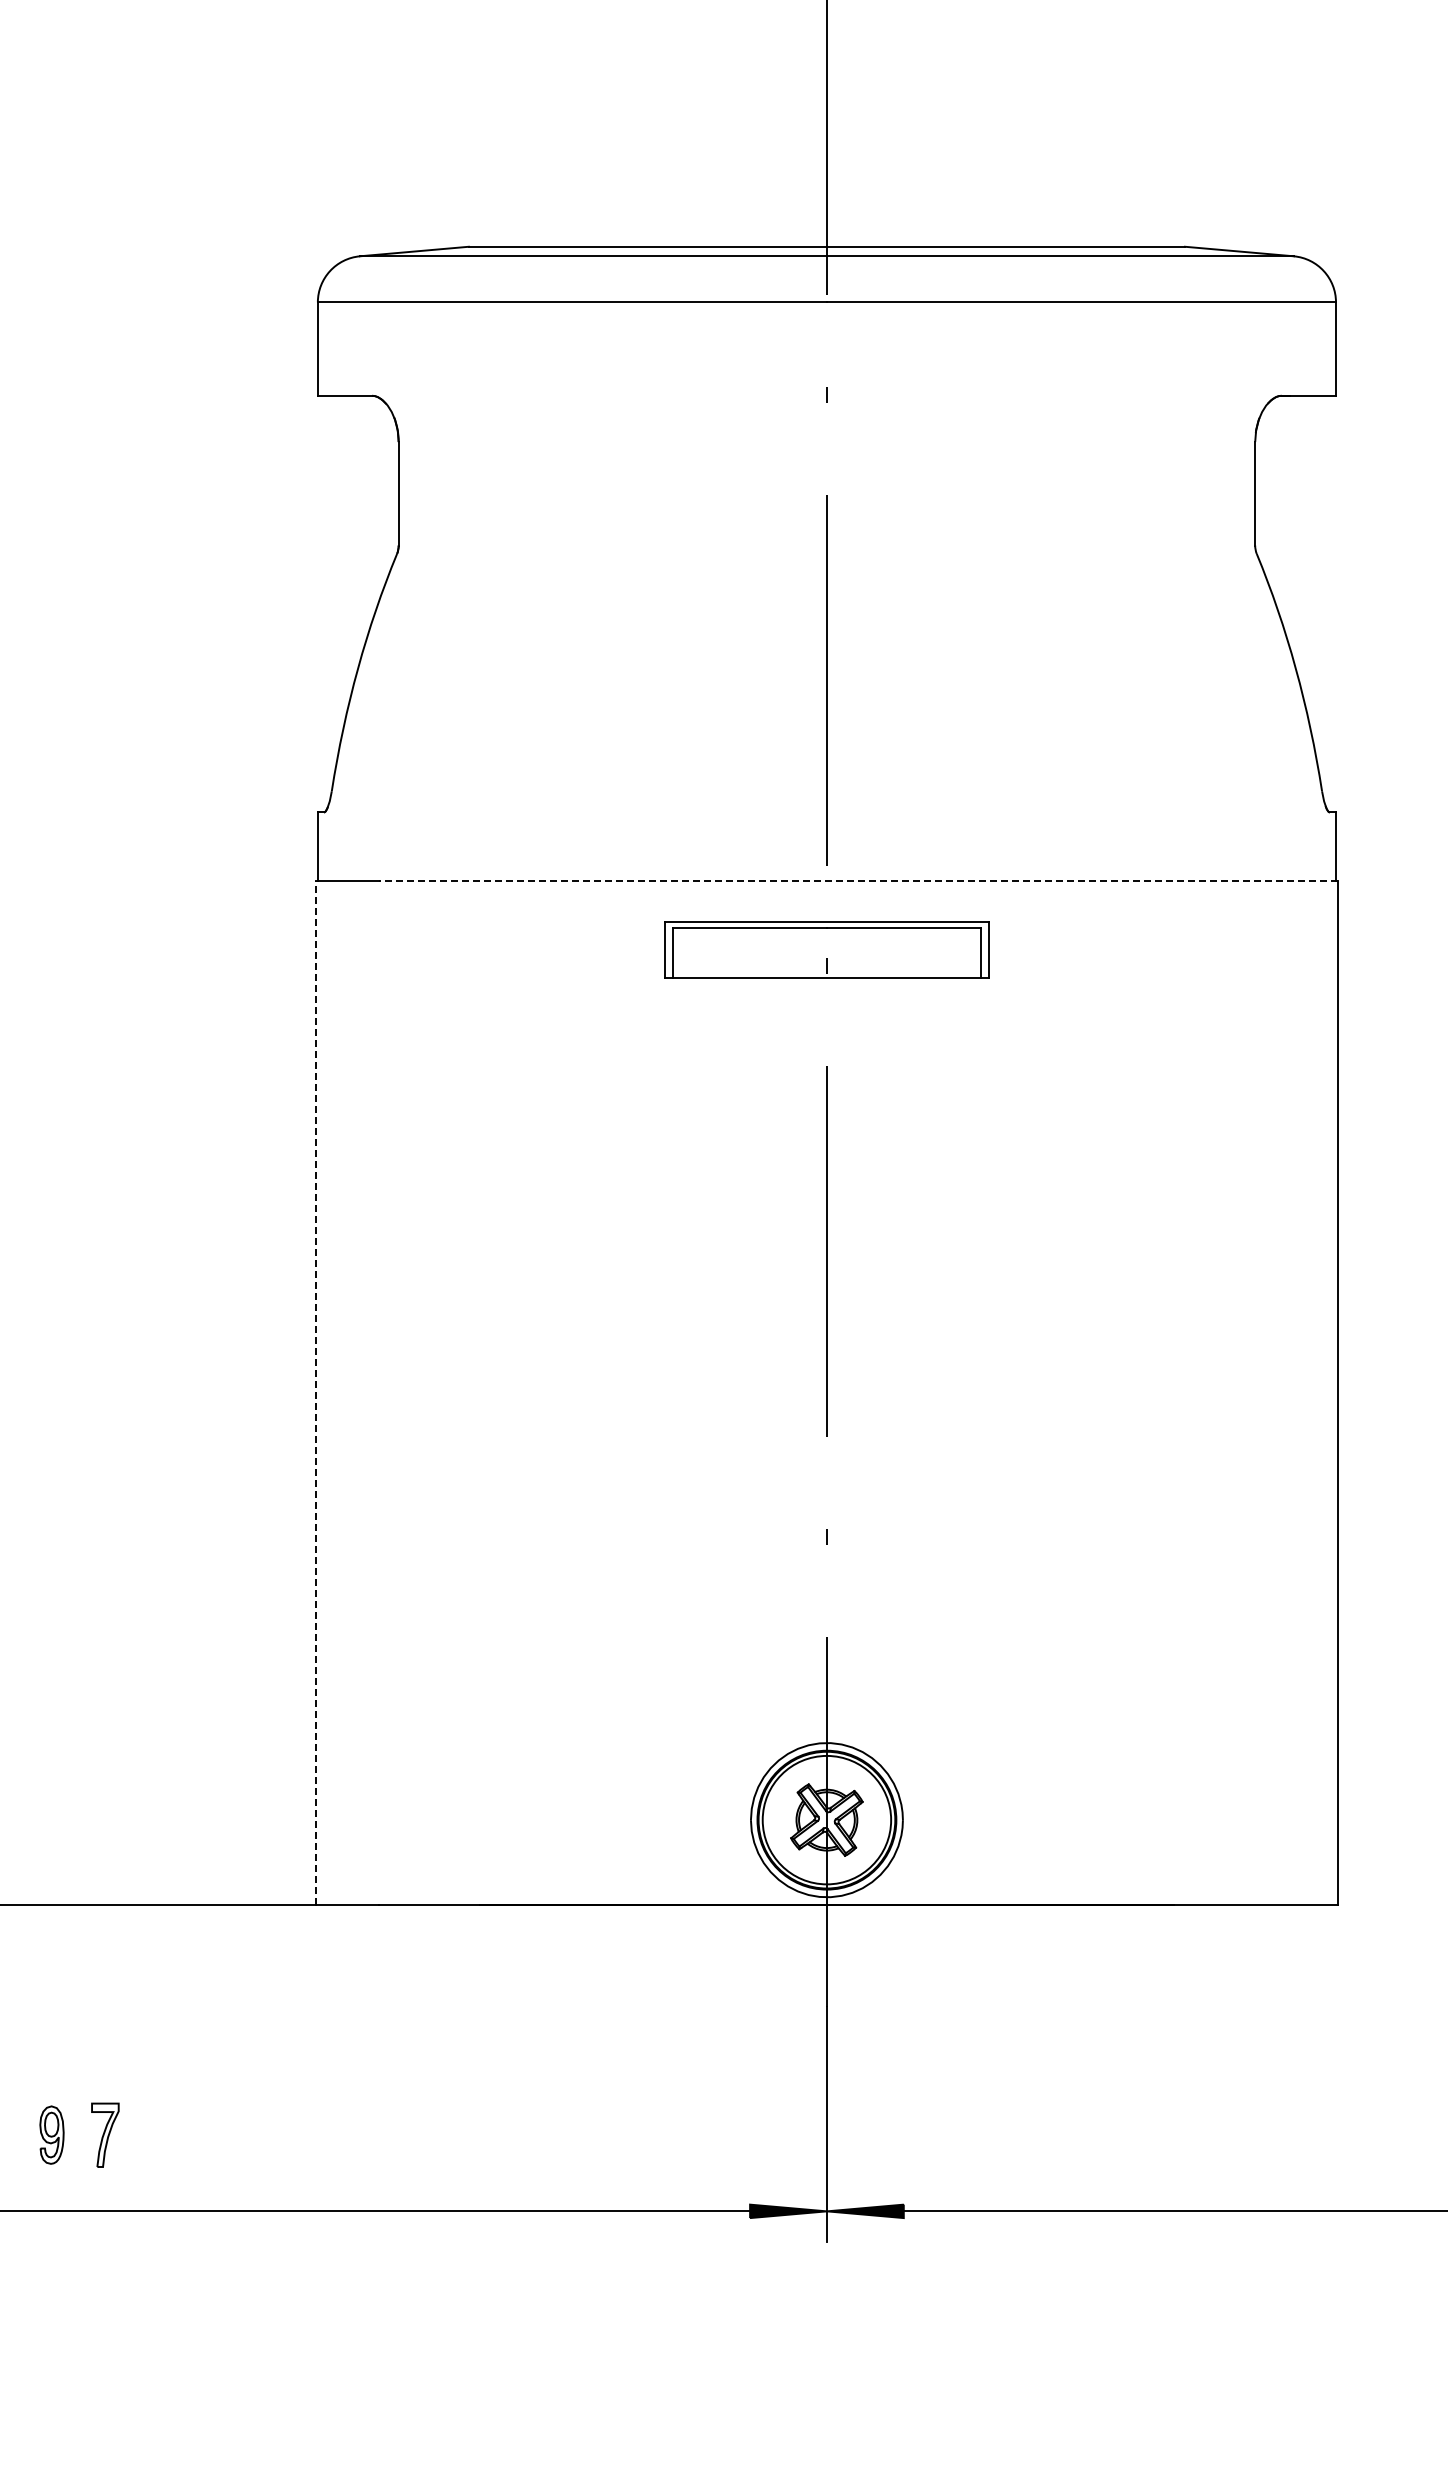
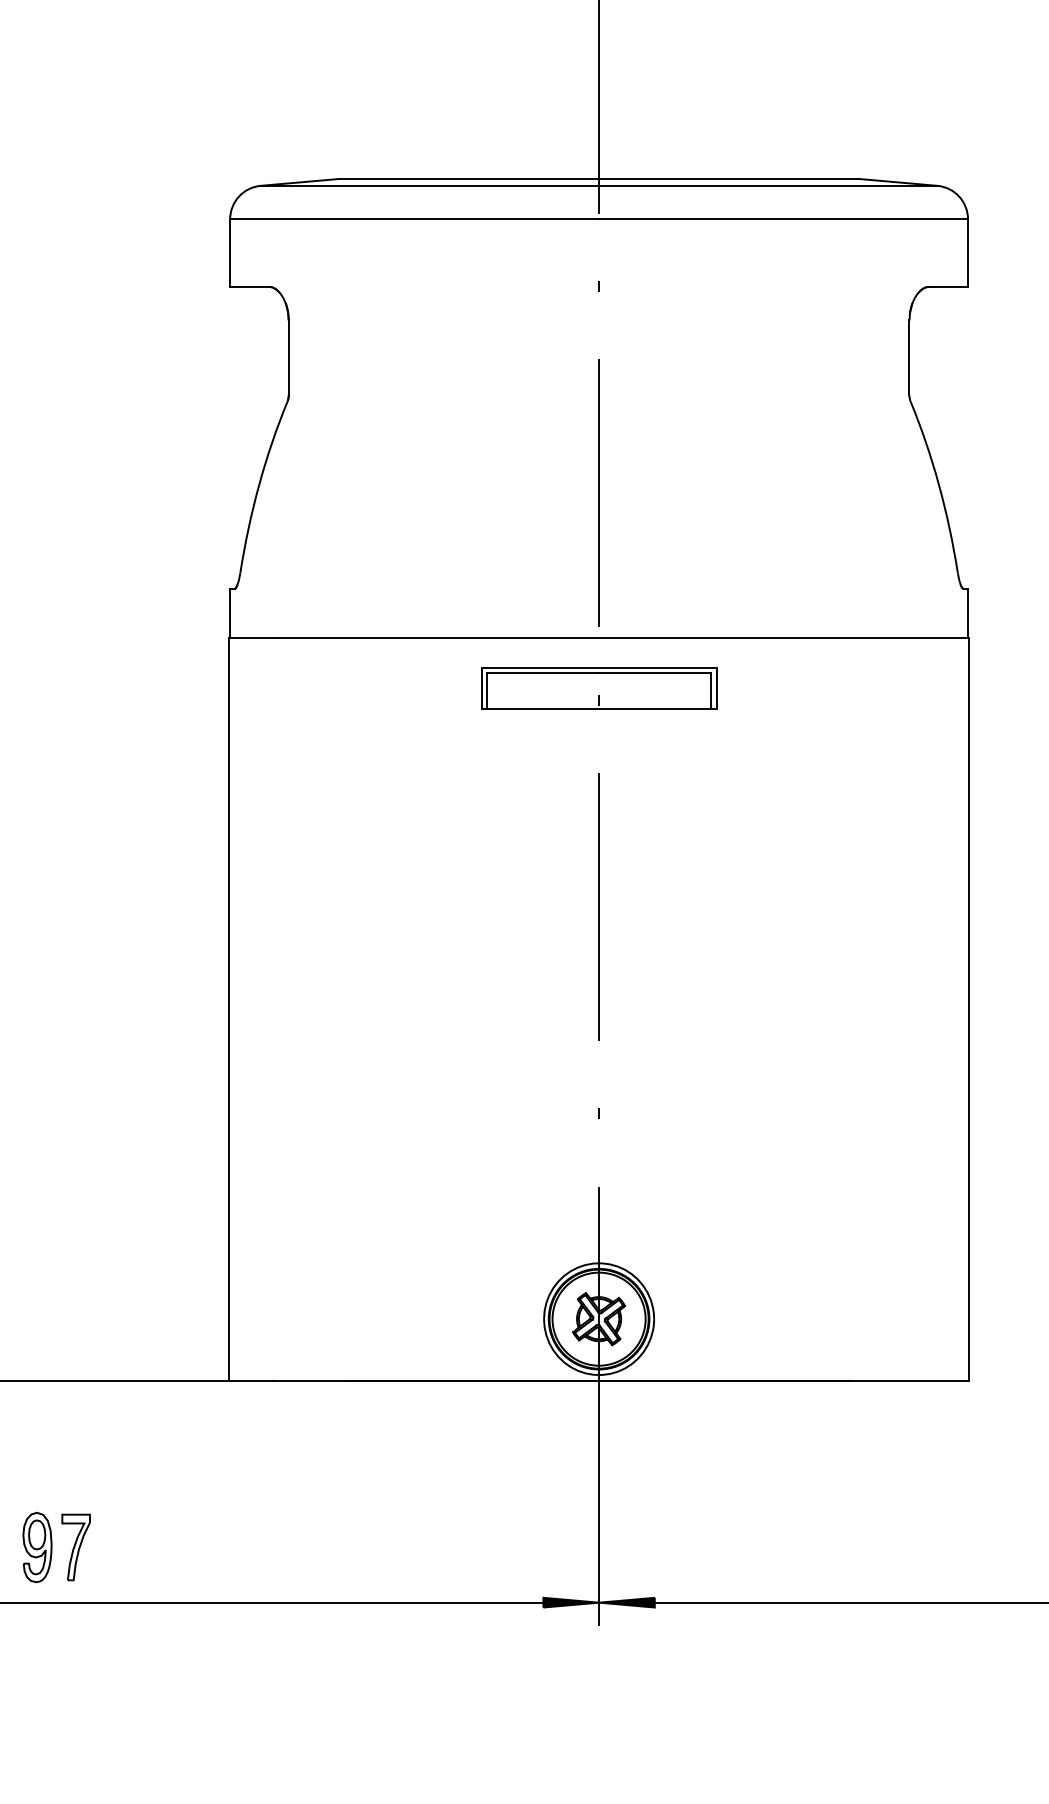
line: (857, 880) -> (621, 638), dashed -> solid
line: (316, 1392) -> (229, 1009), dashed -> solid
part: (51, 2134) -> (37, 1546), size x1.67
part: (105, 2135) -> (76, 1547), size x1.43

